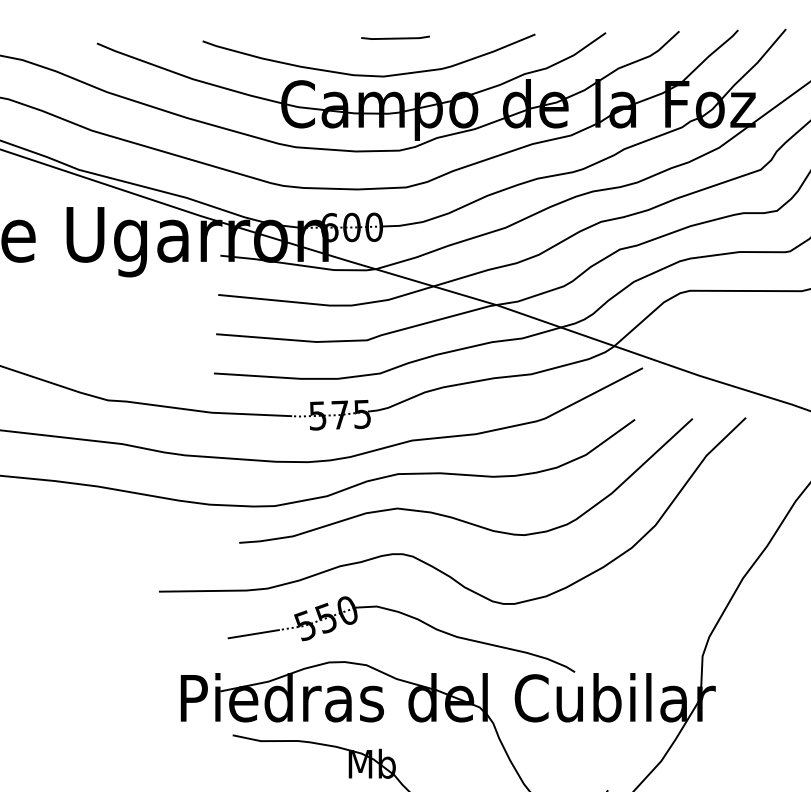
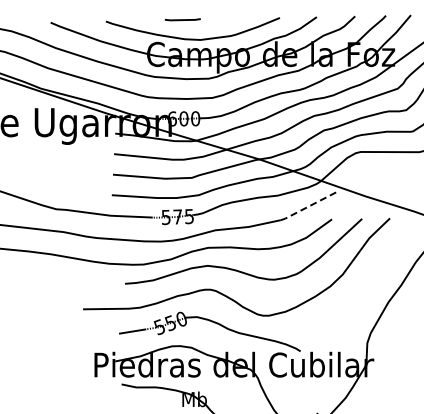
line: (394, 37) -> (182, 19), moved
line: (590, 395) -> (308, 206), solid -> dashed

